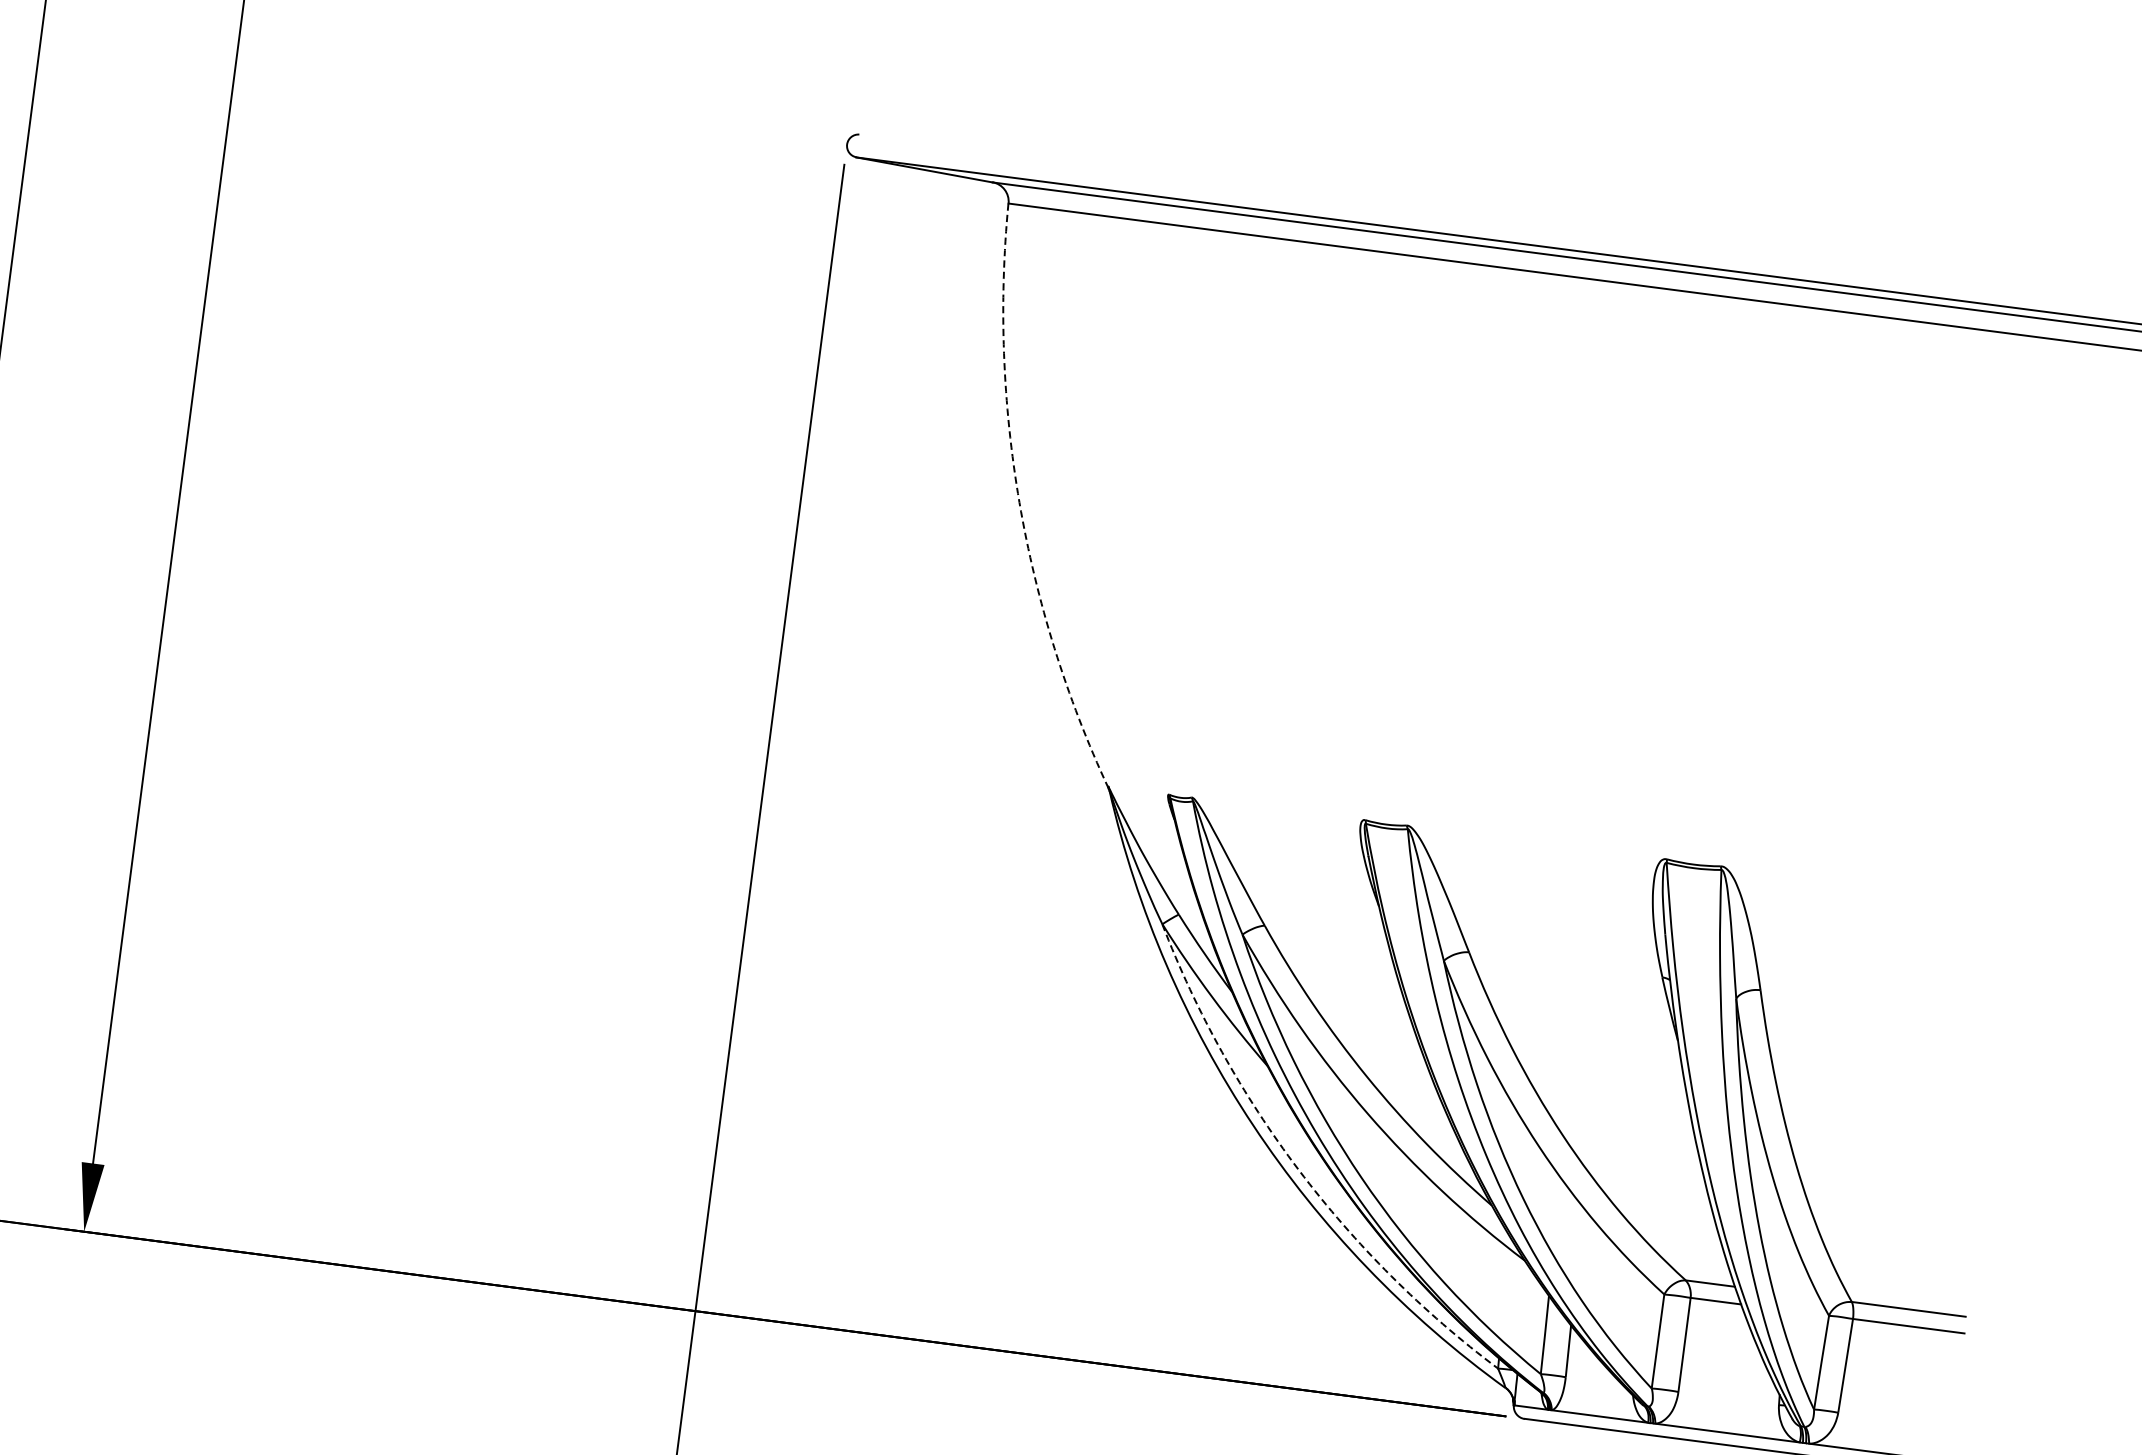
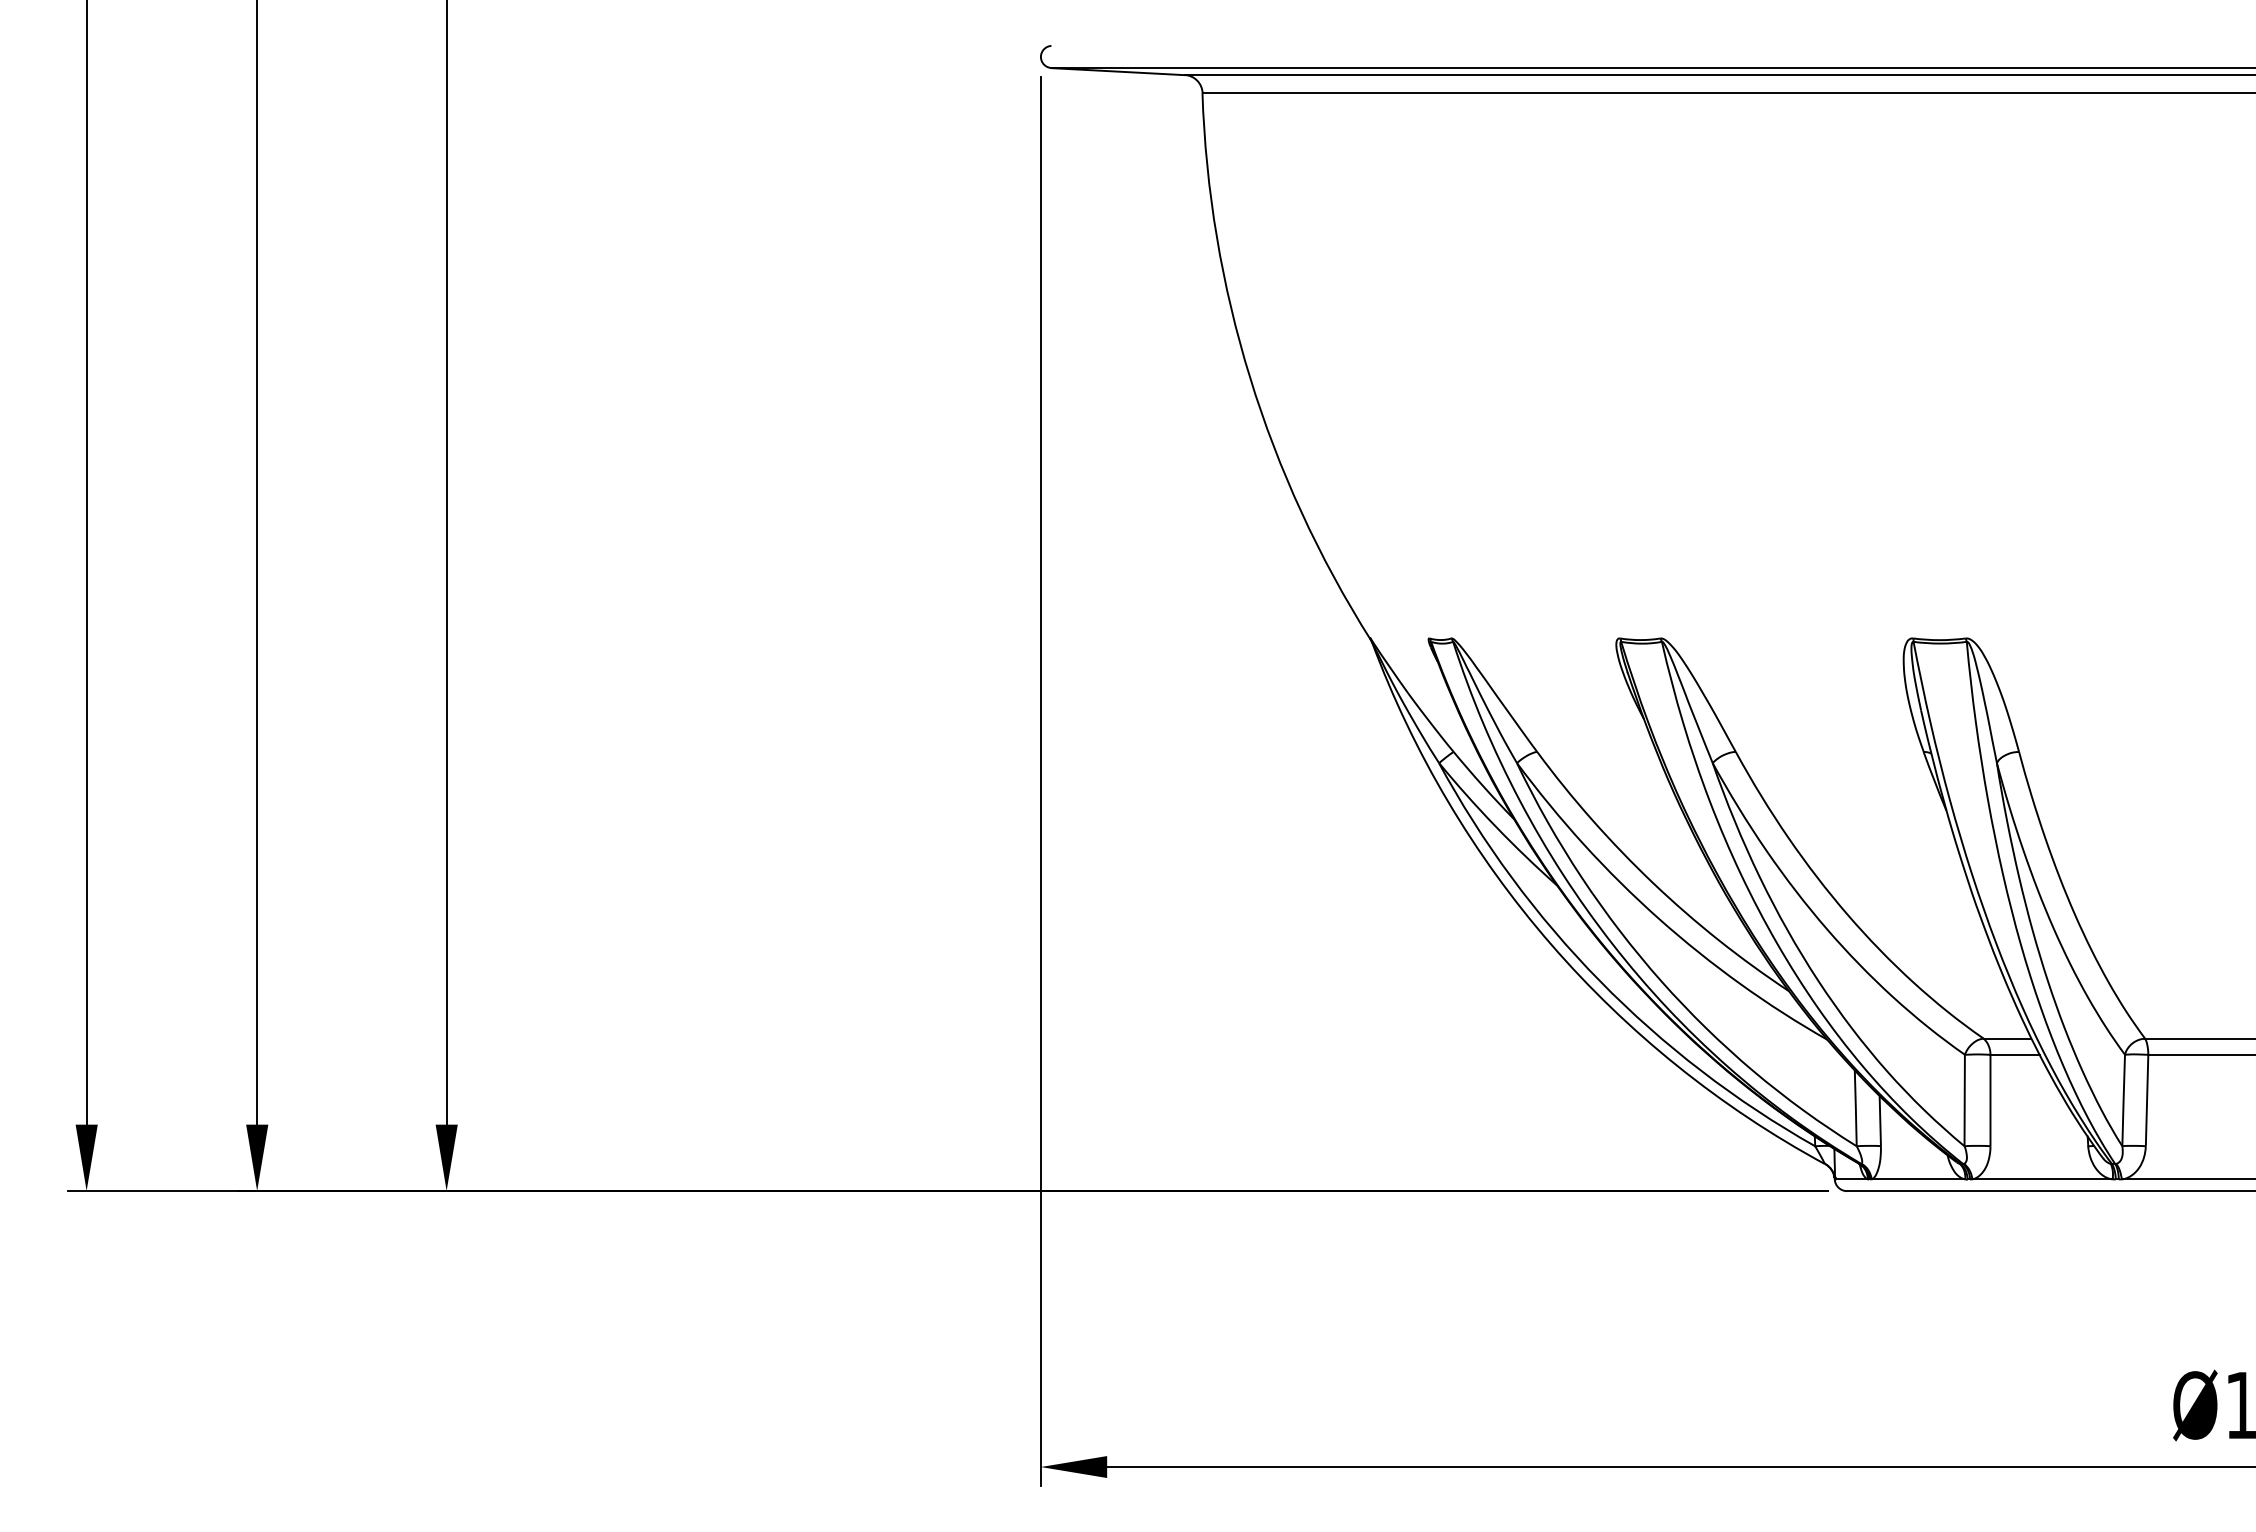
arc: (1019, 502) -> (1250, 377), dashed -> solid
arc: (1299, 1170) -> (1600, 981), dashed -> solid

